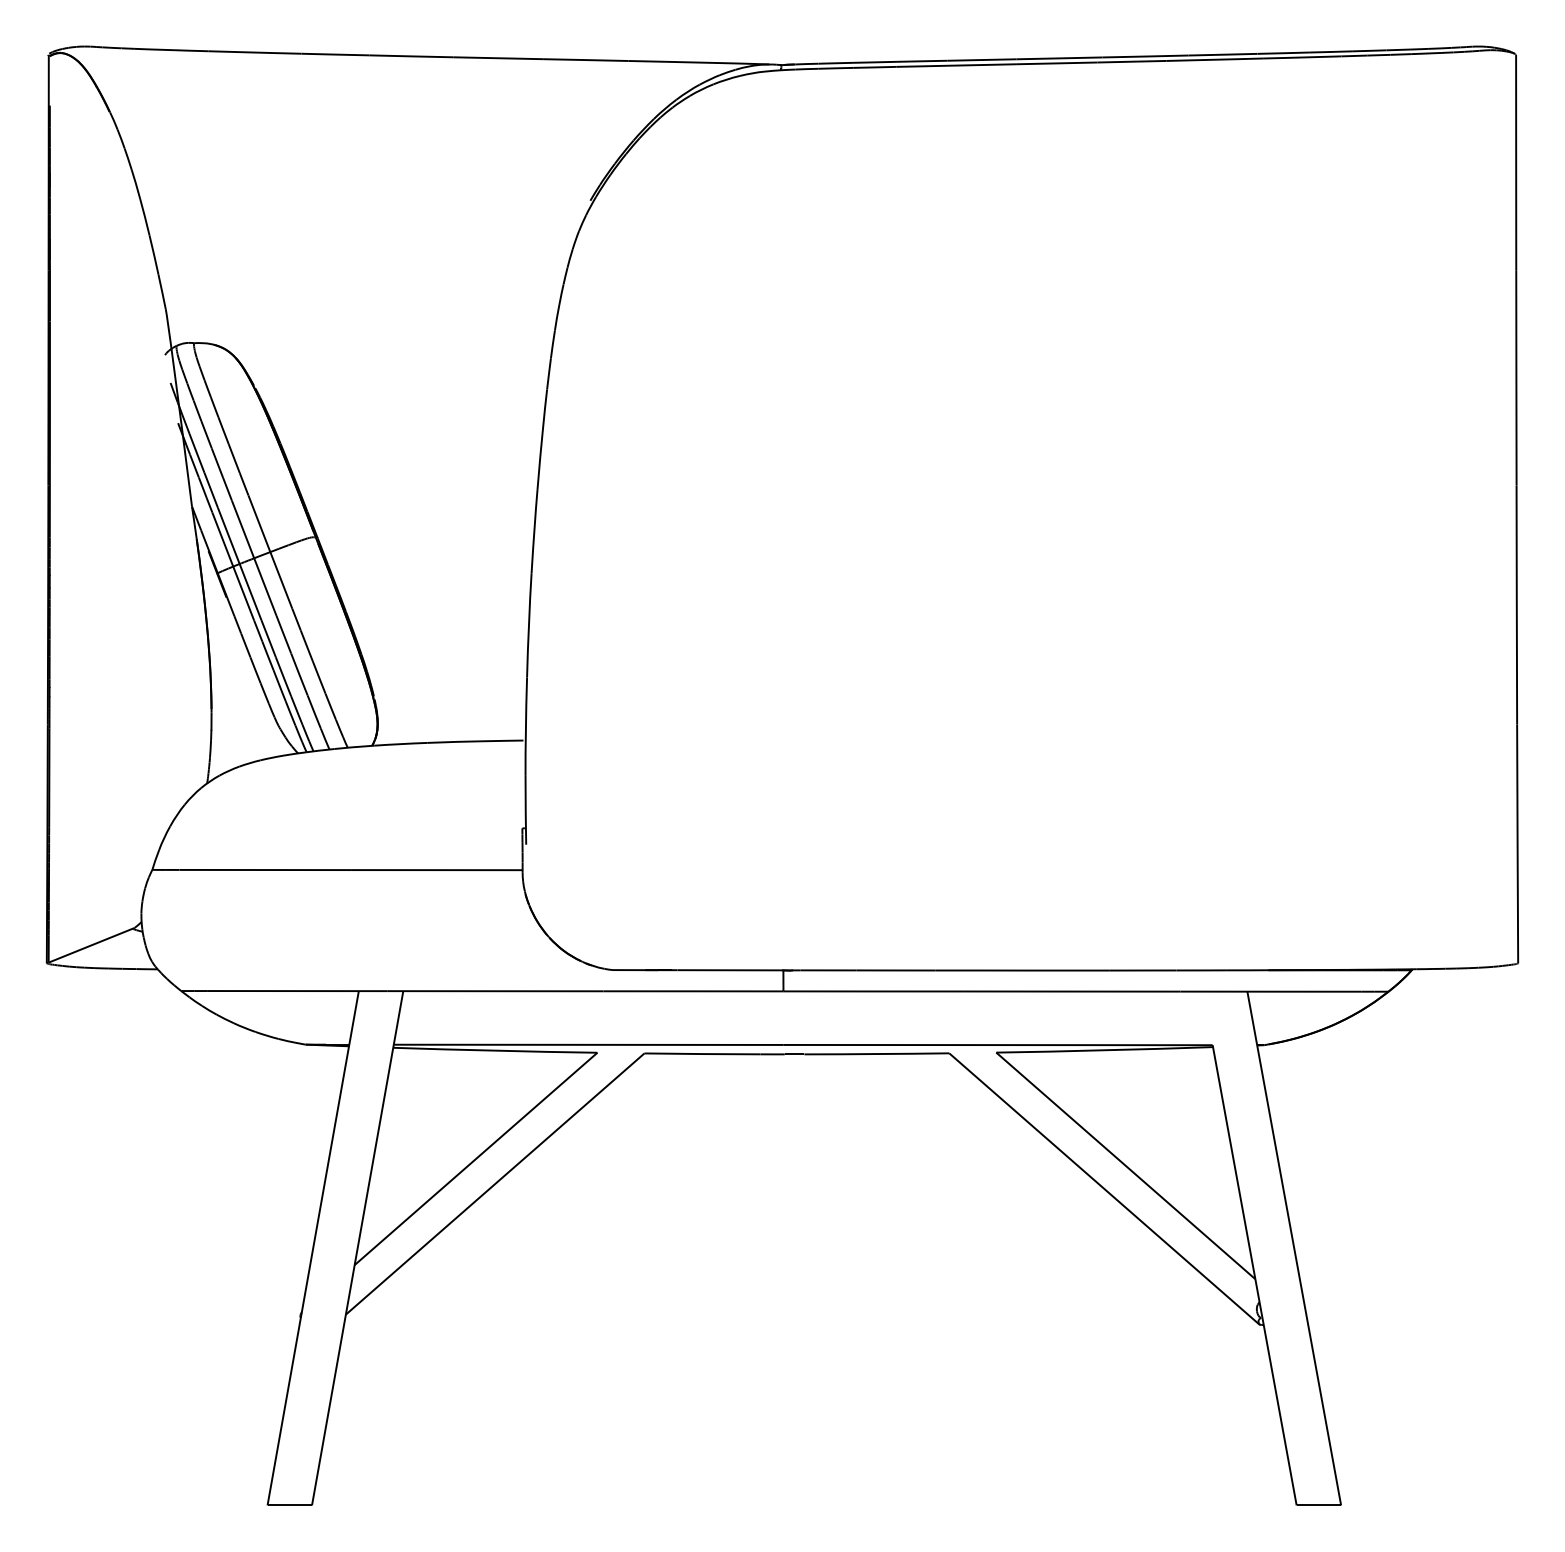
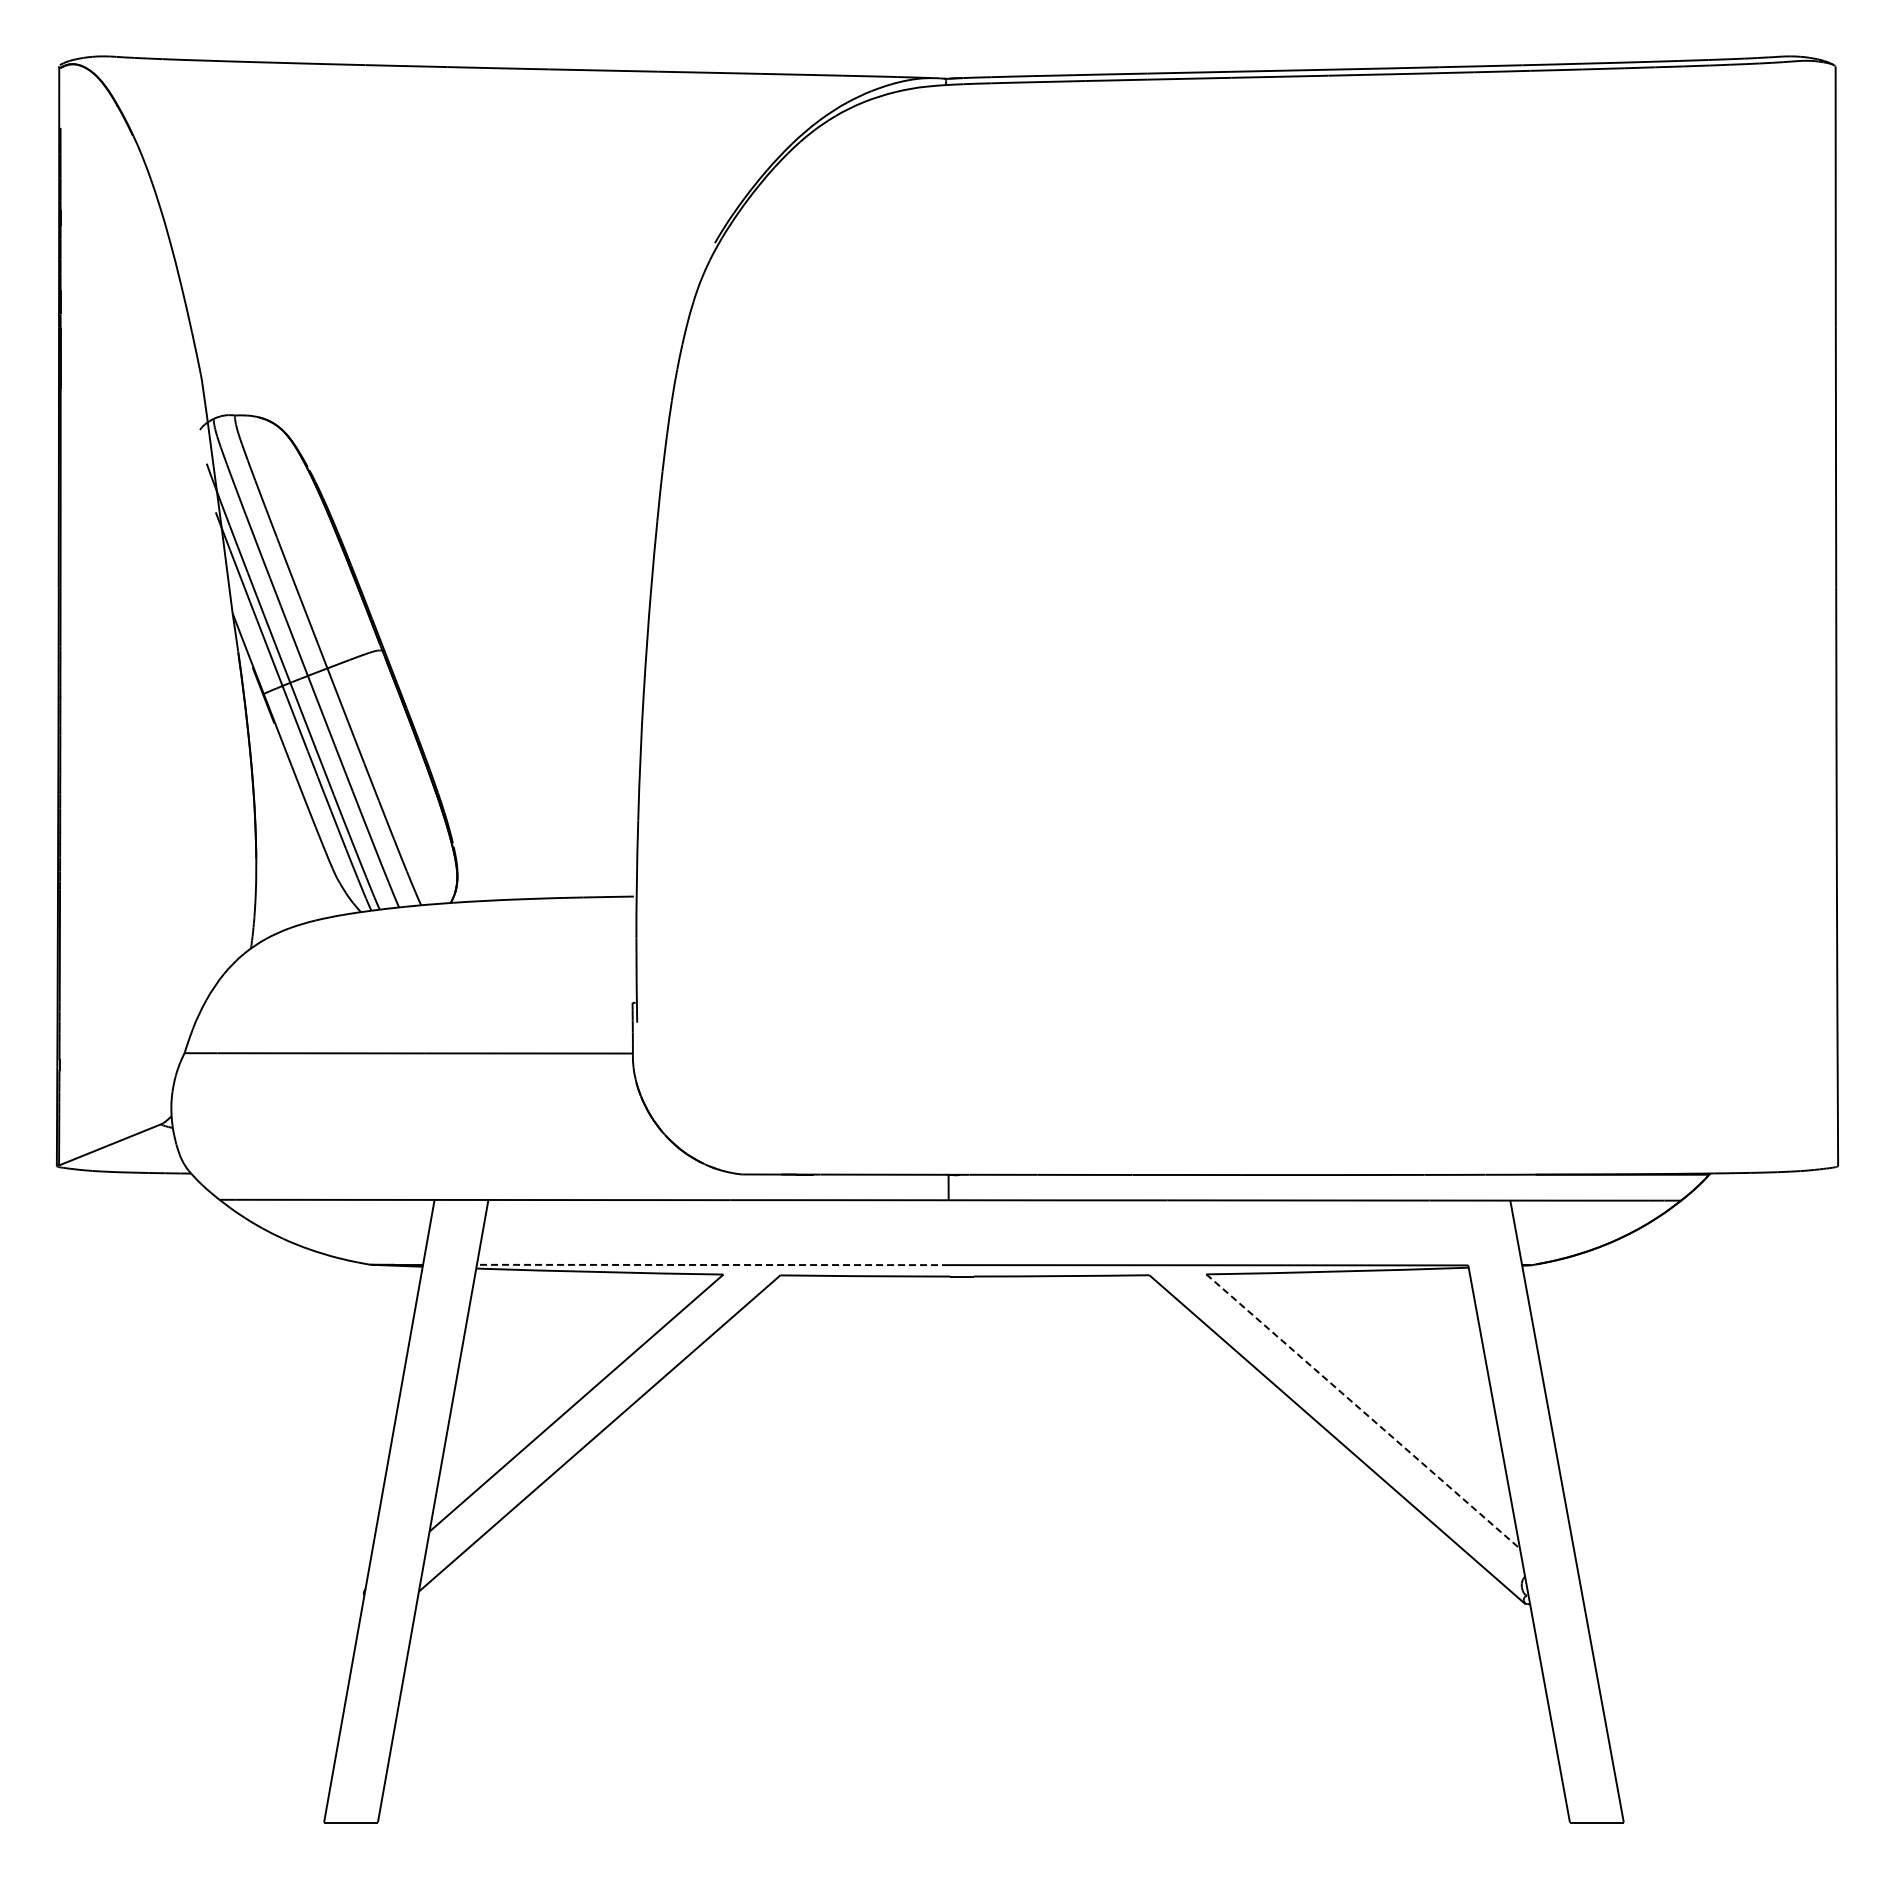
line: (588, 1044) -> (712, 1264), solid -> dashed
line: (1126, 1165) -> (1363, 1411), solid -> dashed

